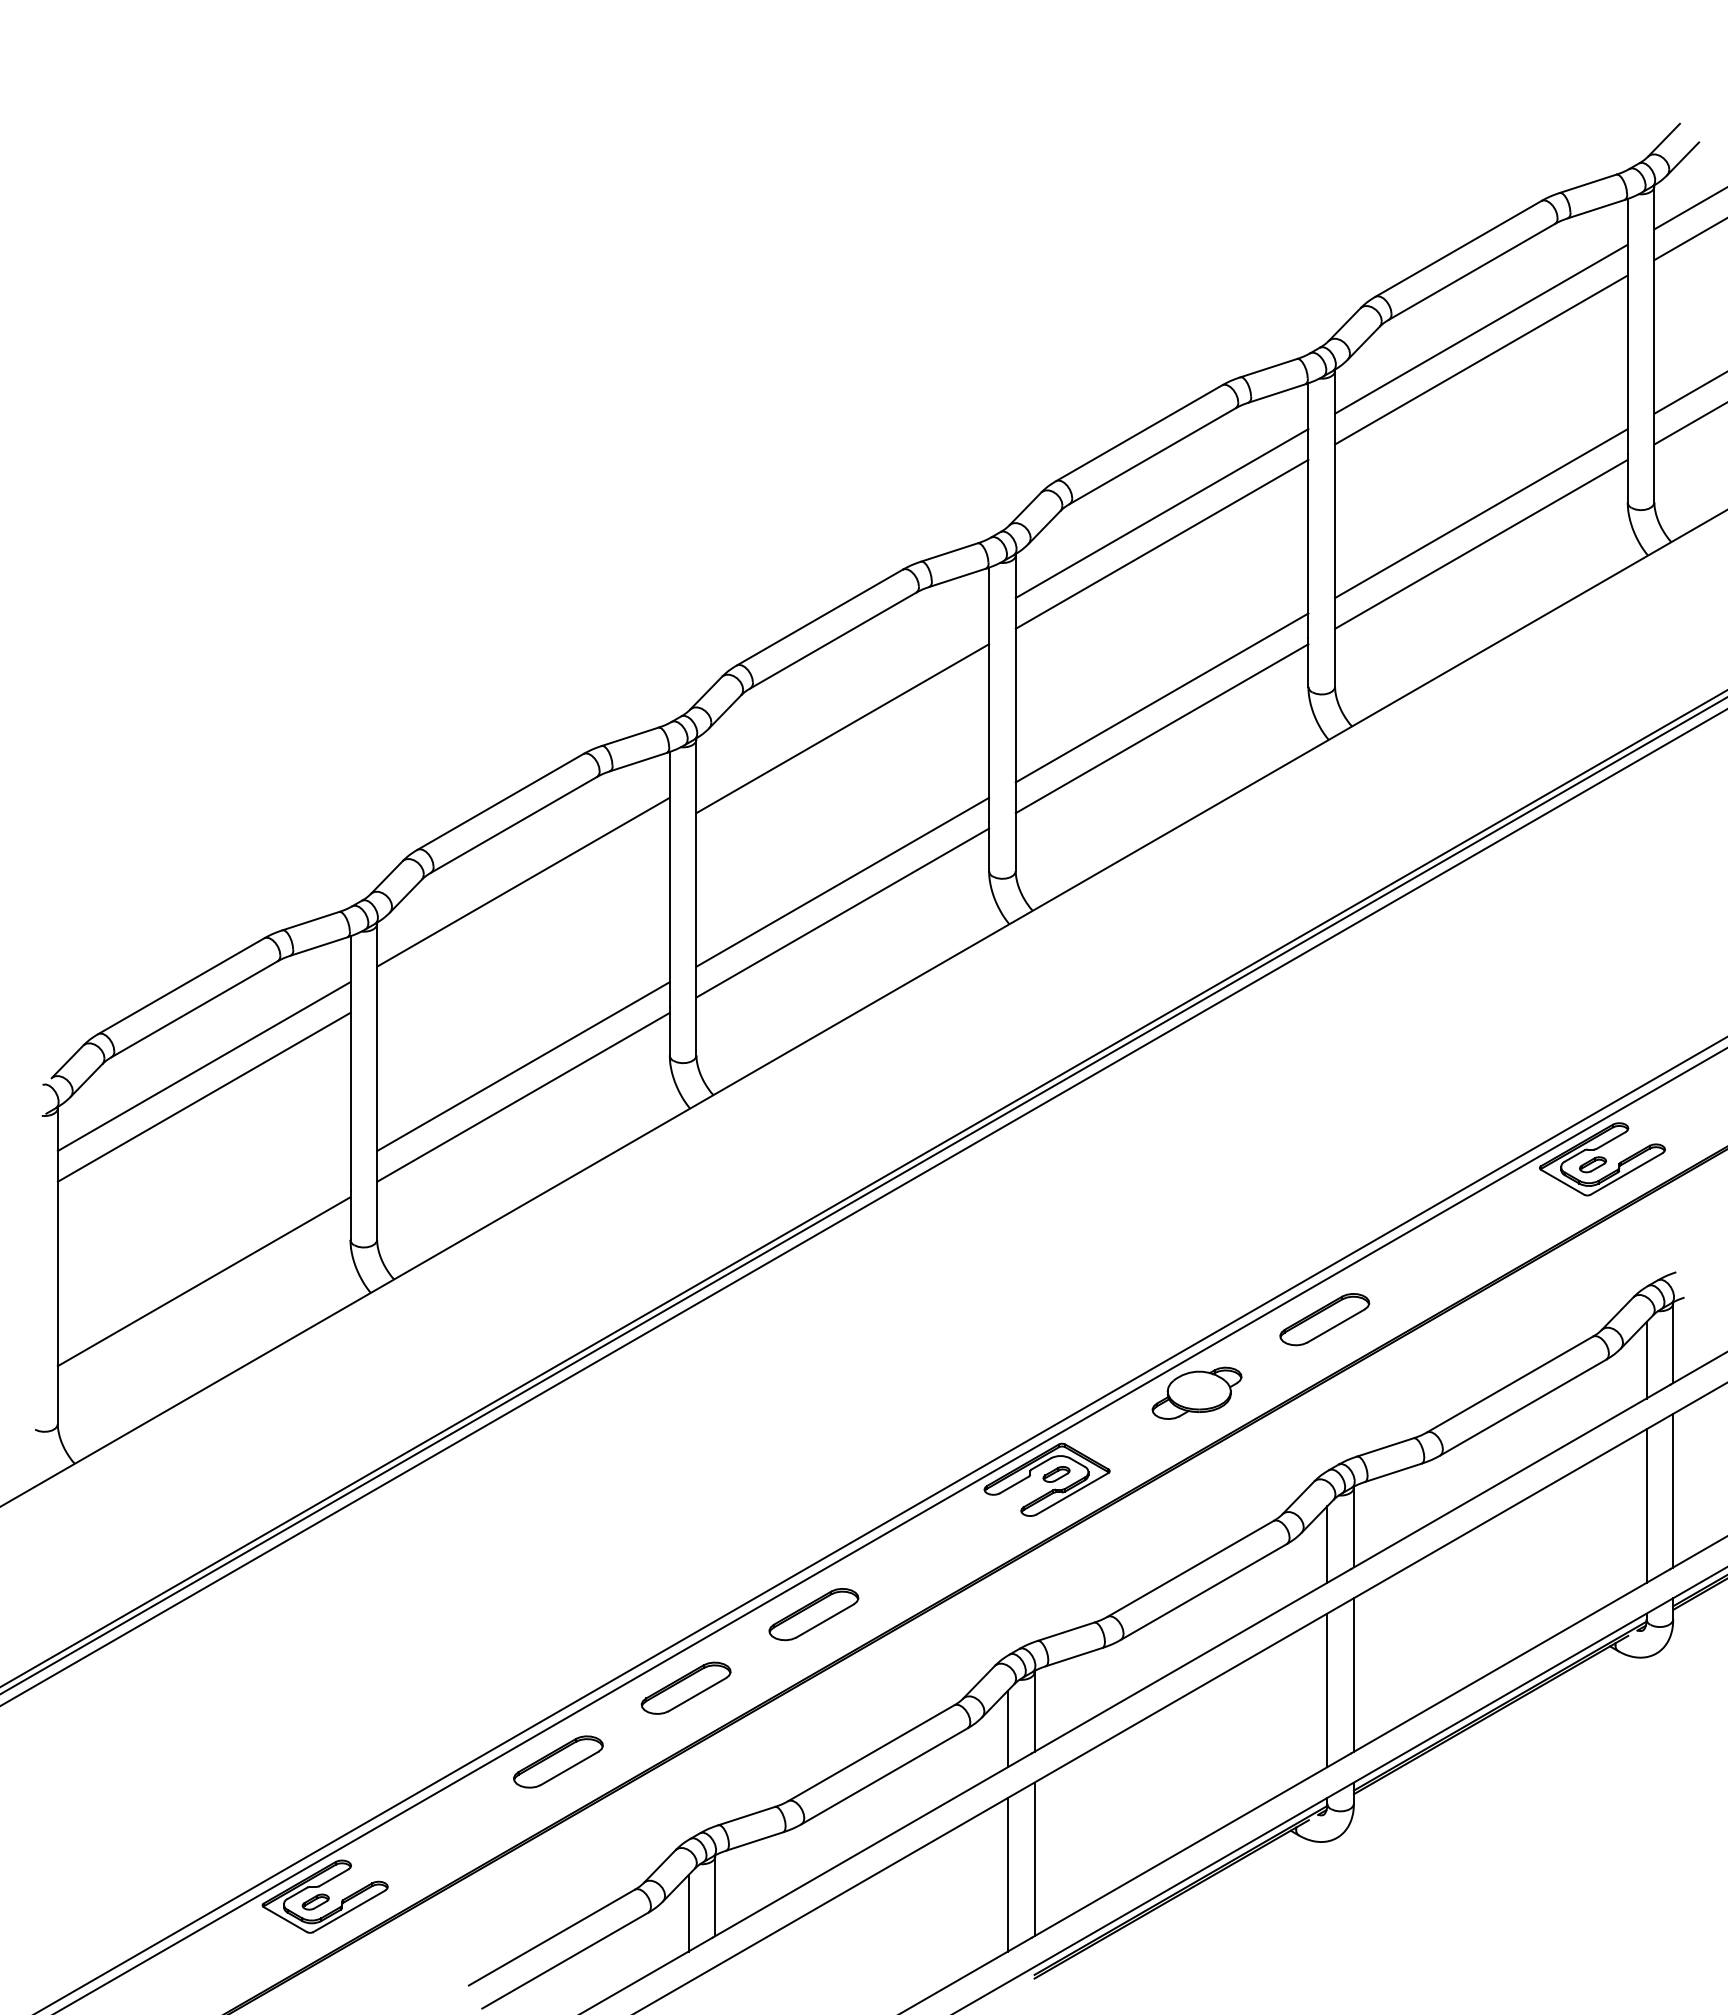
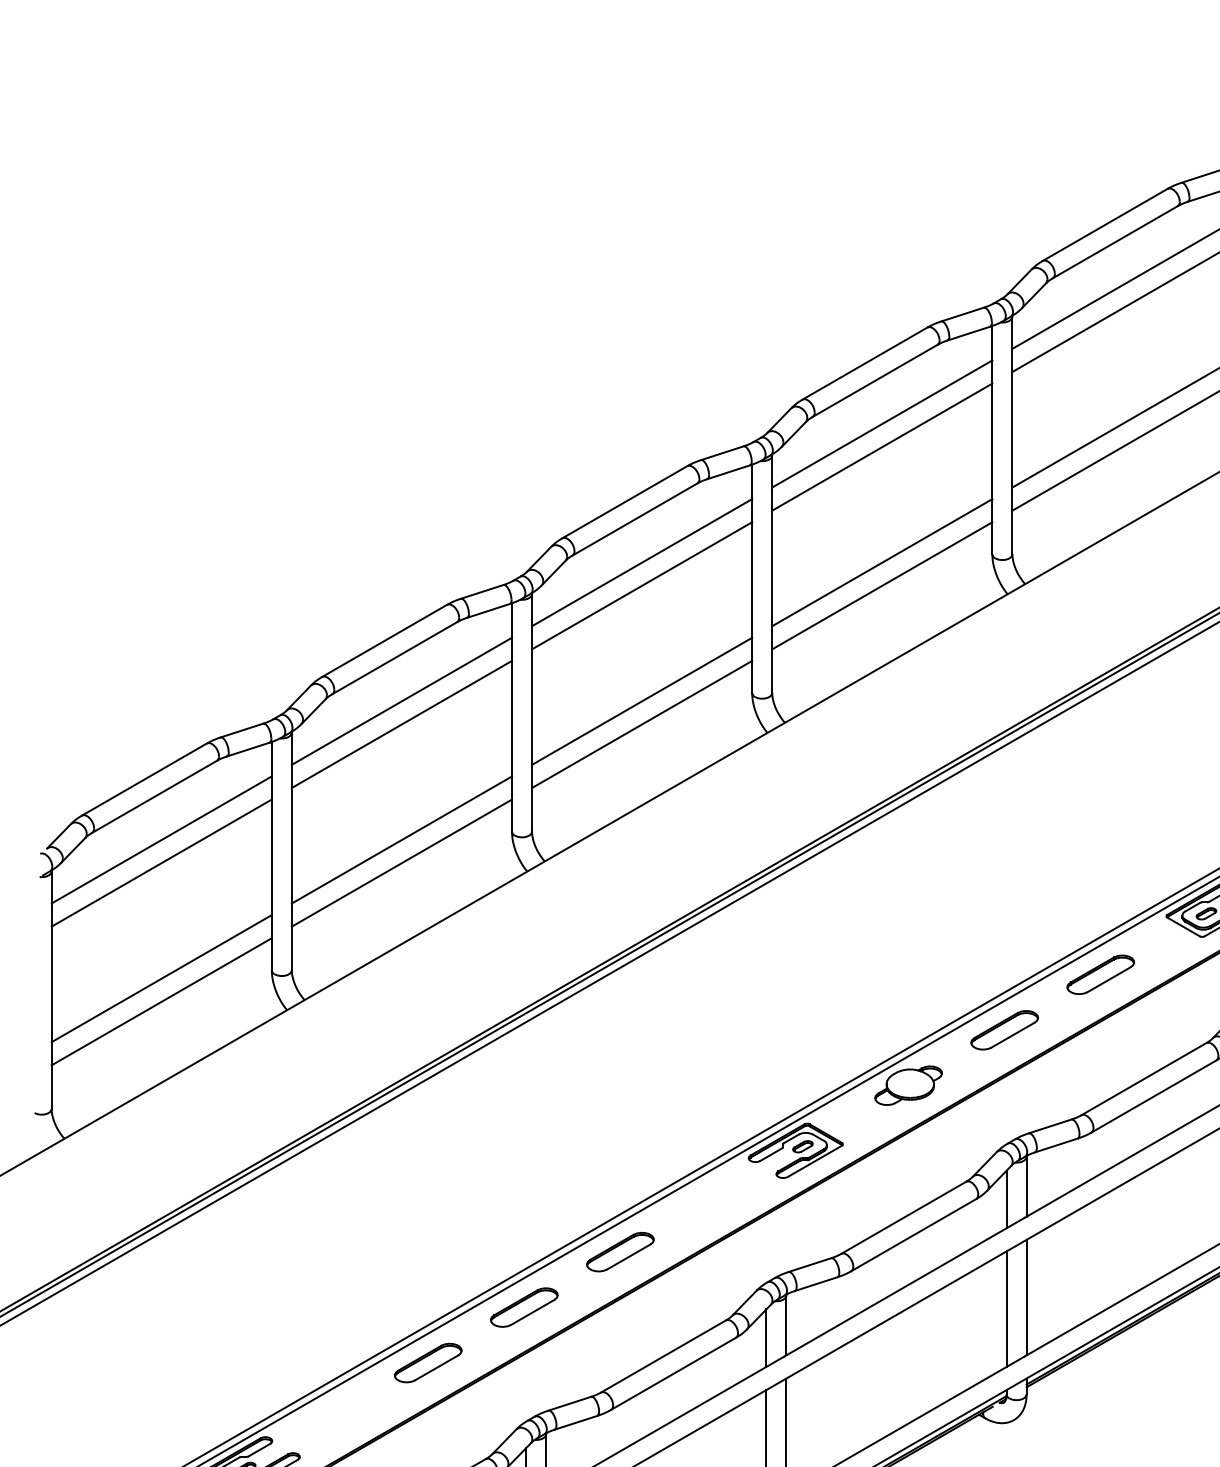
line: (842, 697) -> (641, 562), added
line: (523, 912) -> (401, 724), added
part: (1452, 1245) -> (1100, 974), added
line: (203, 1250) -> (161, 978), added

